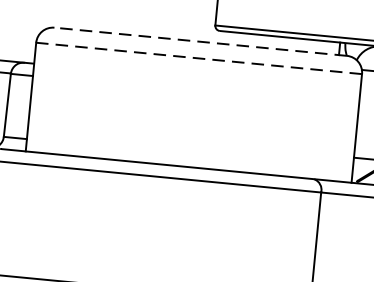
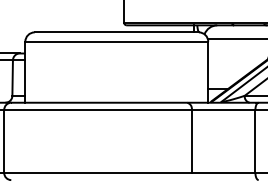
line: (200, 41) -> (116, 32), dashed -> solid
line: (198, 57) -> (116, 41), dashed -> solid

